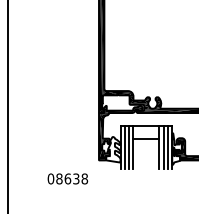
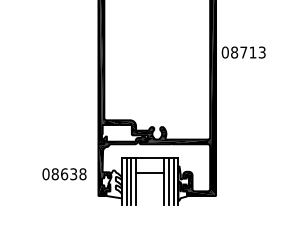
text: (67, 179) -> (64, 174), moved

